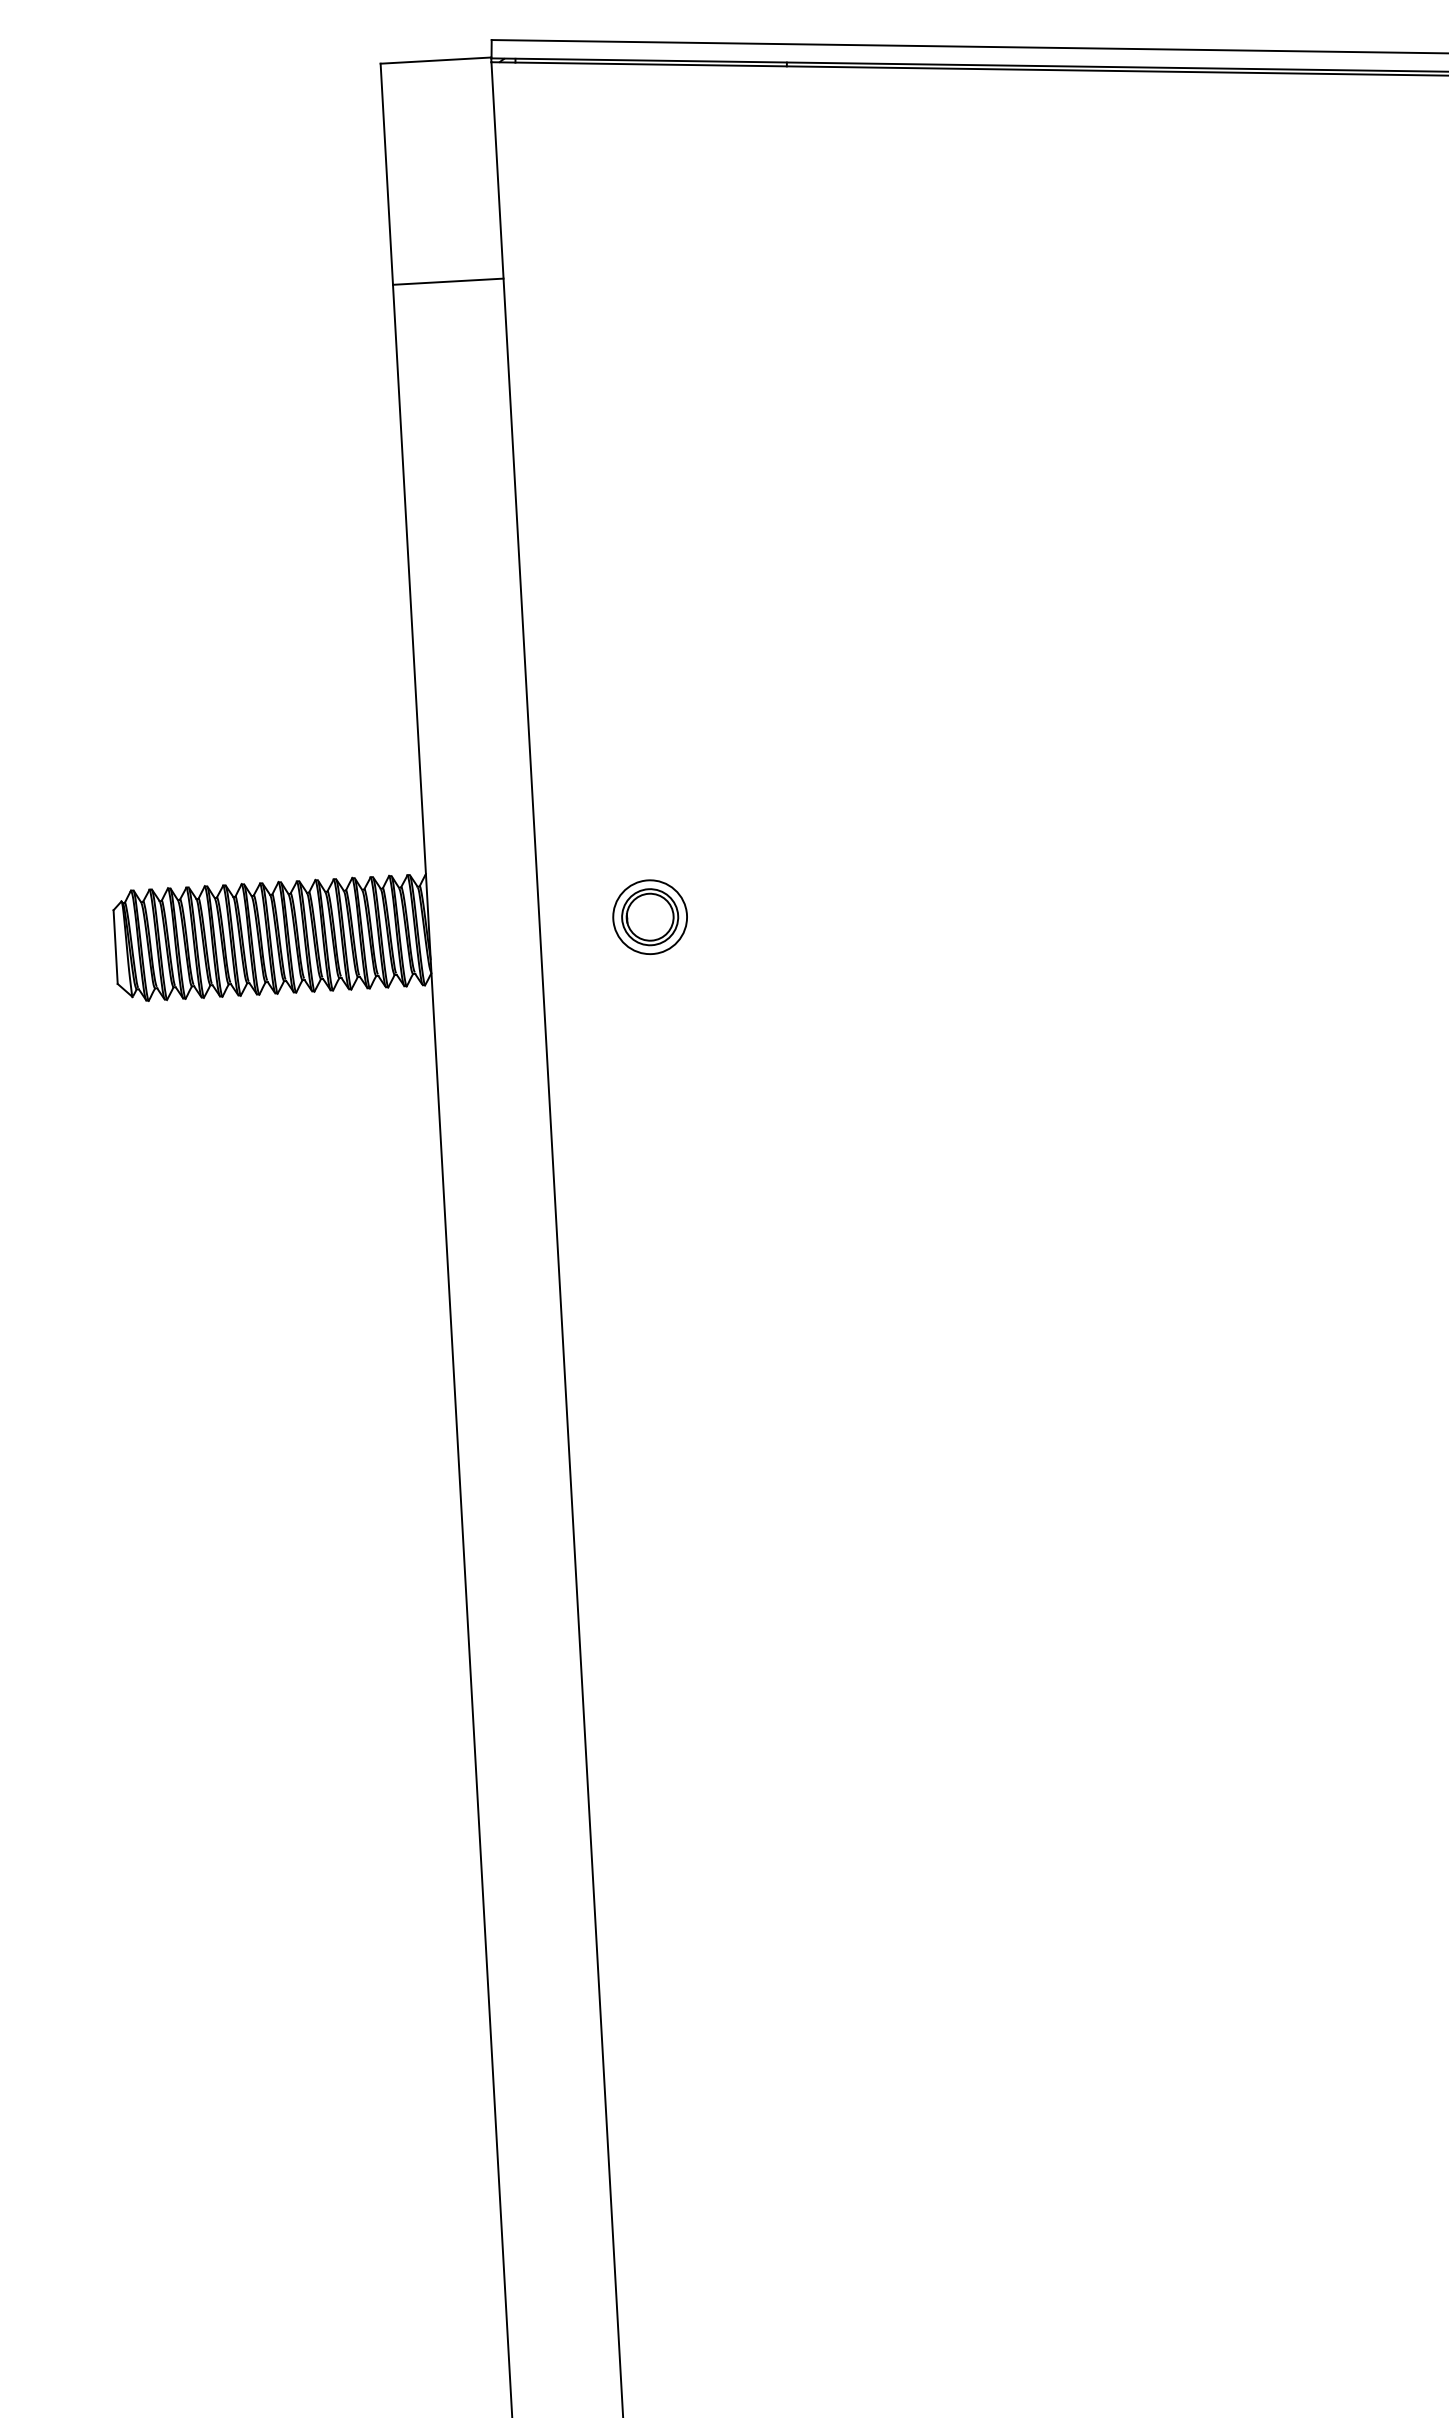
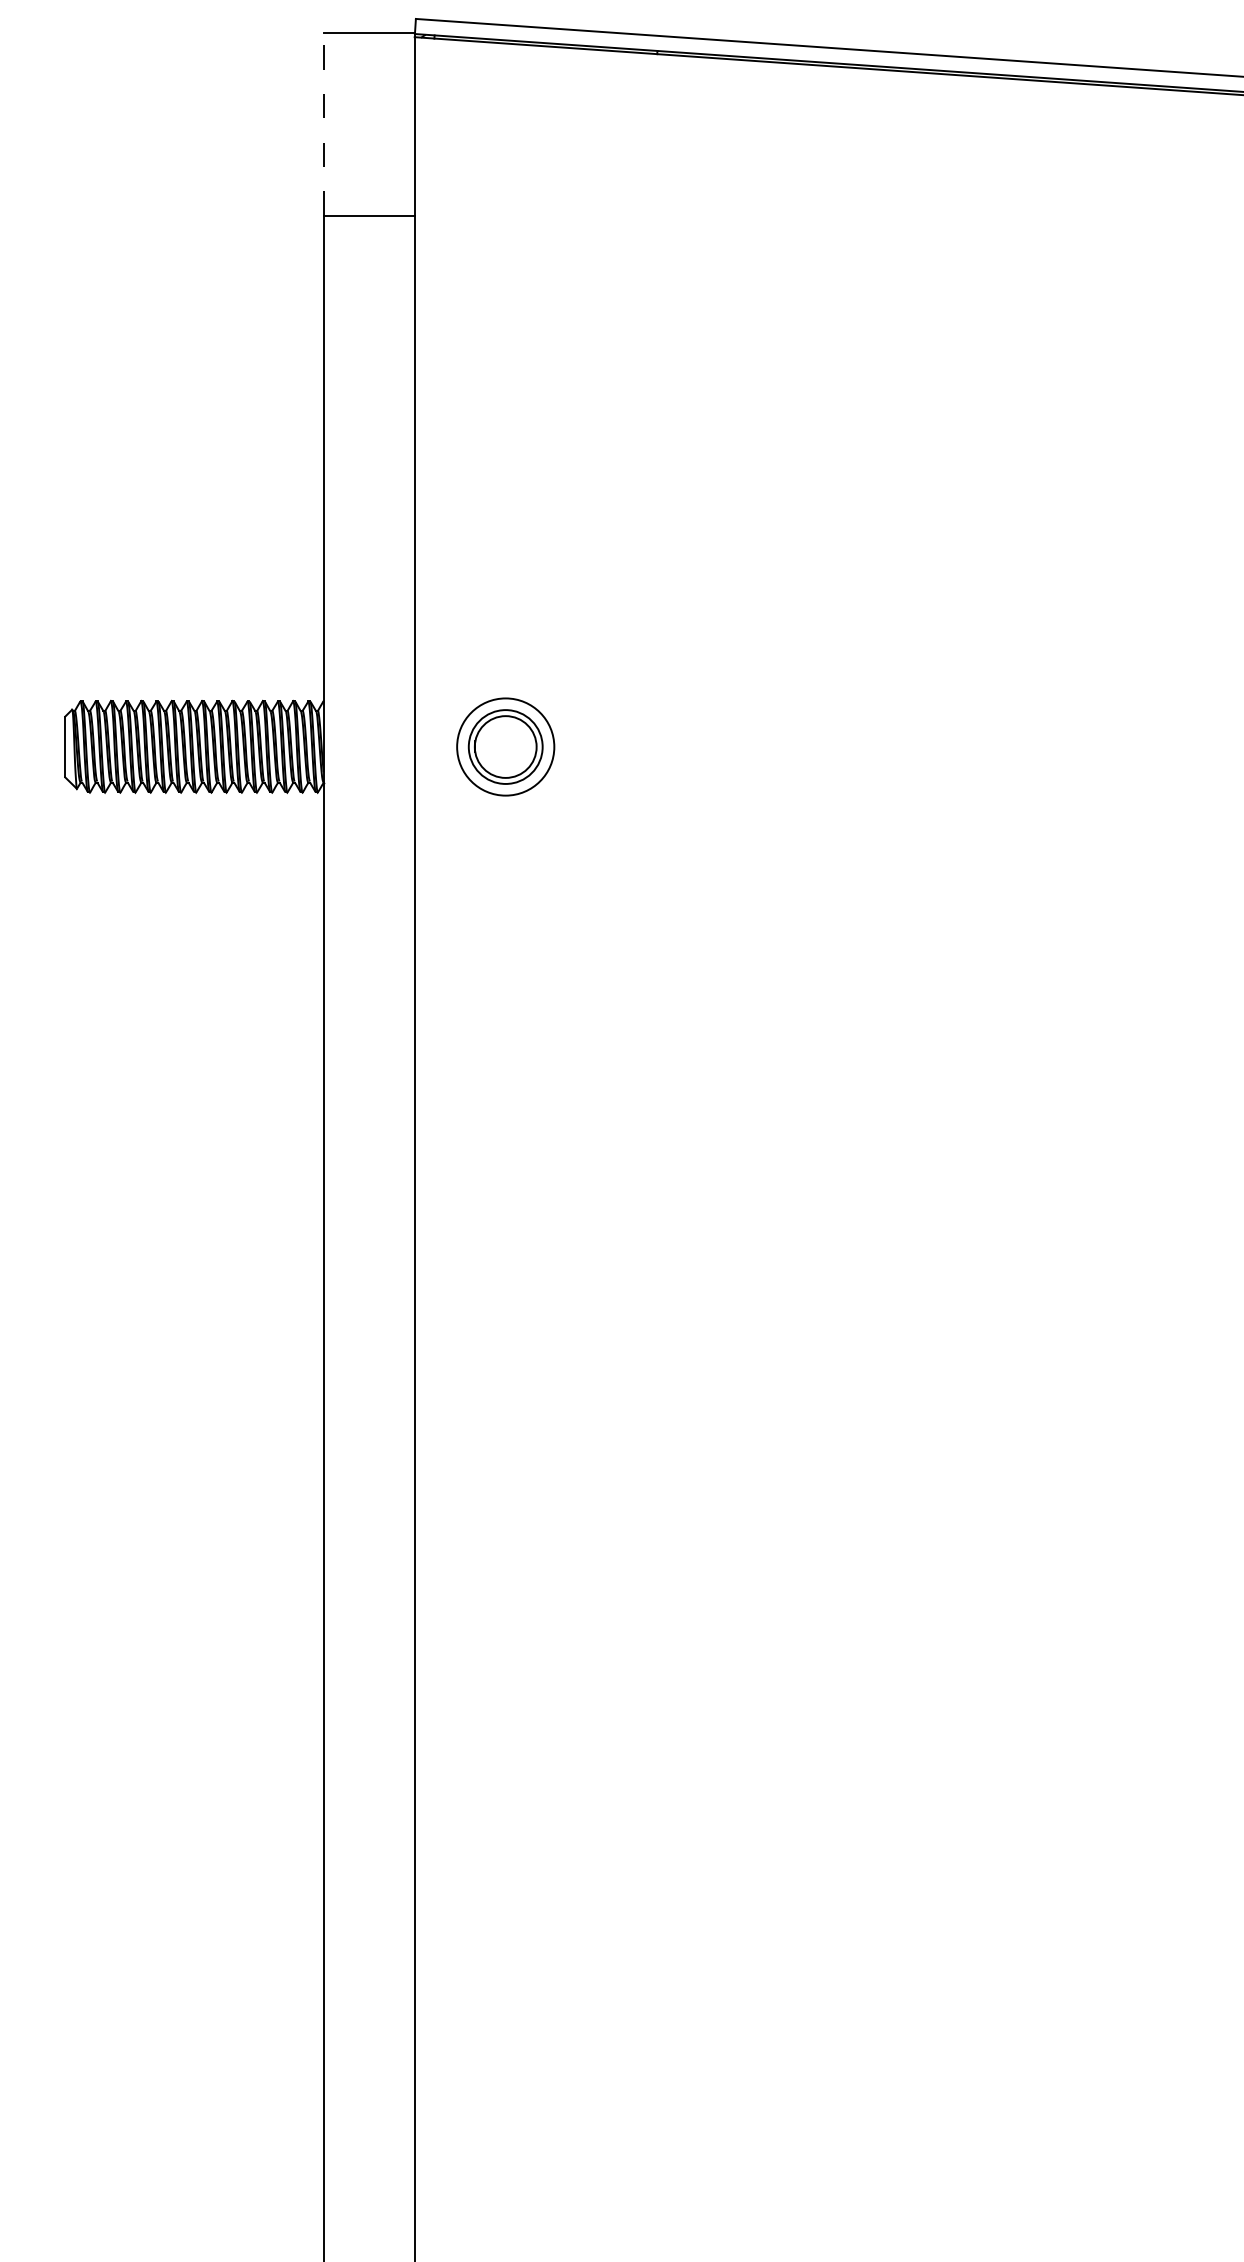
line: (386, 173) -> (323, 123), solid -> dashed
part: (649, 916) -> (505, 746), size x1.6

